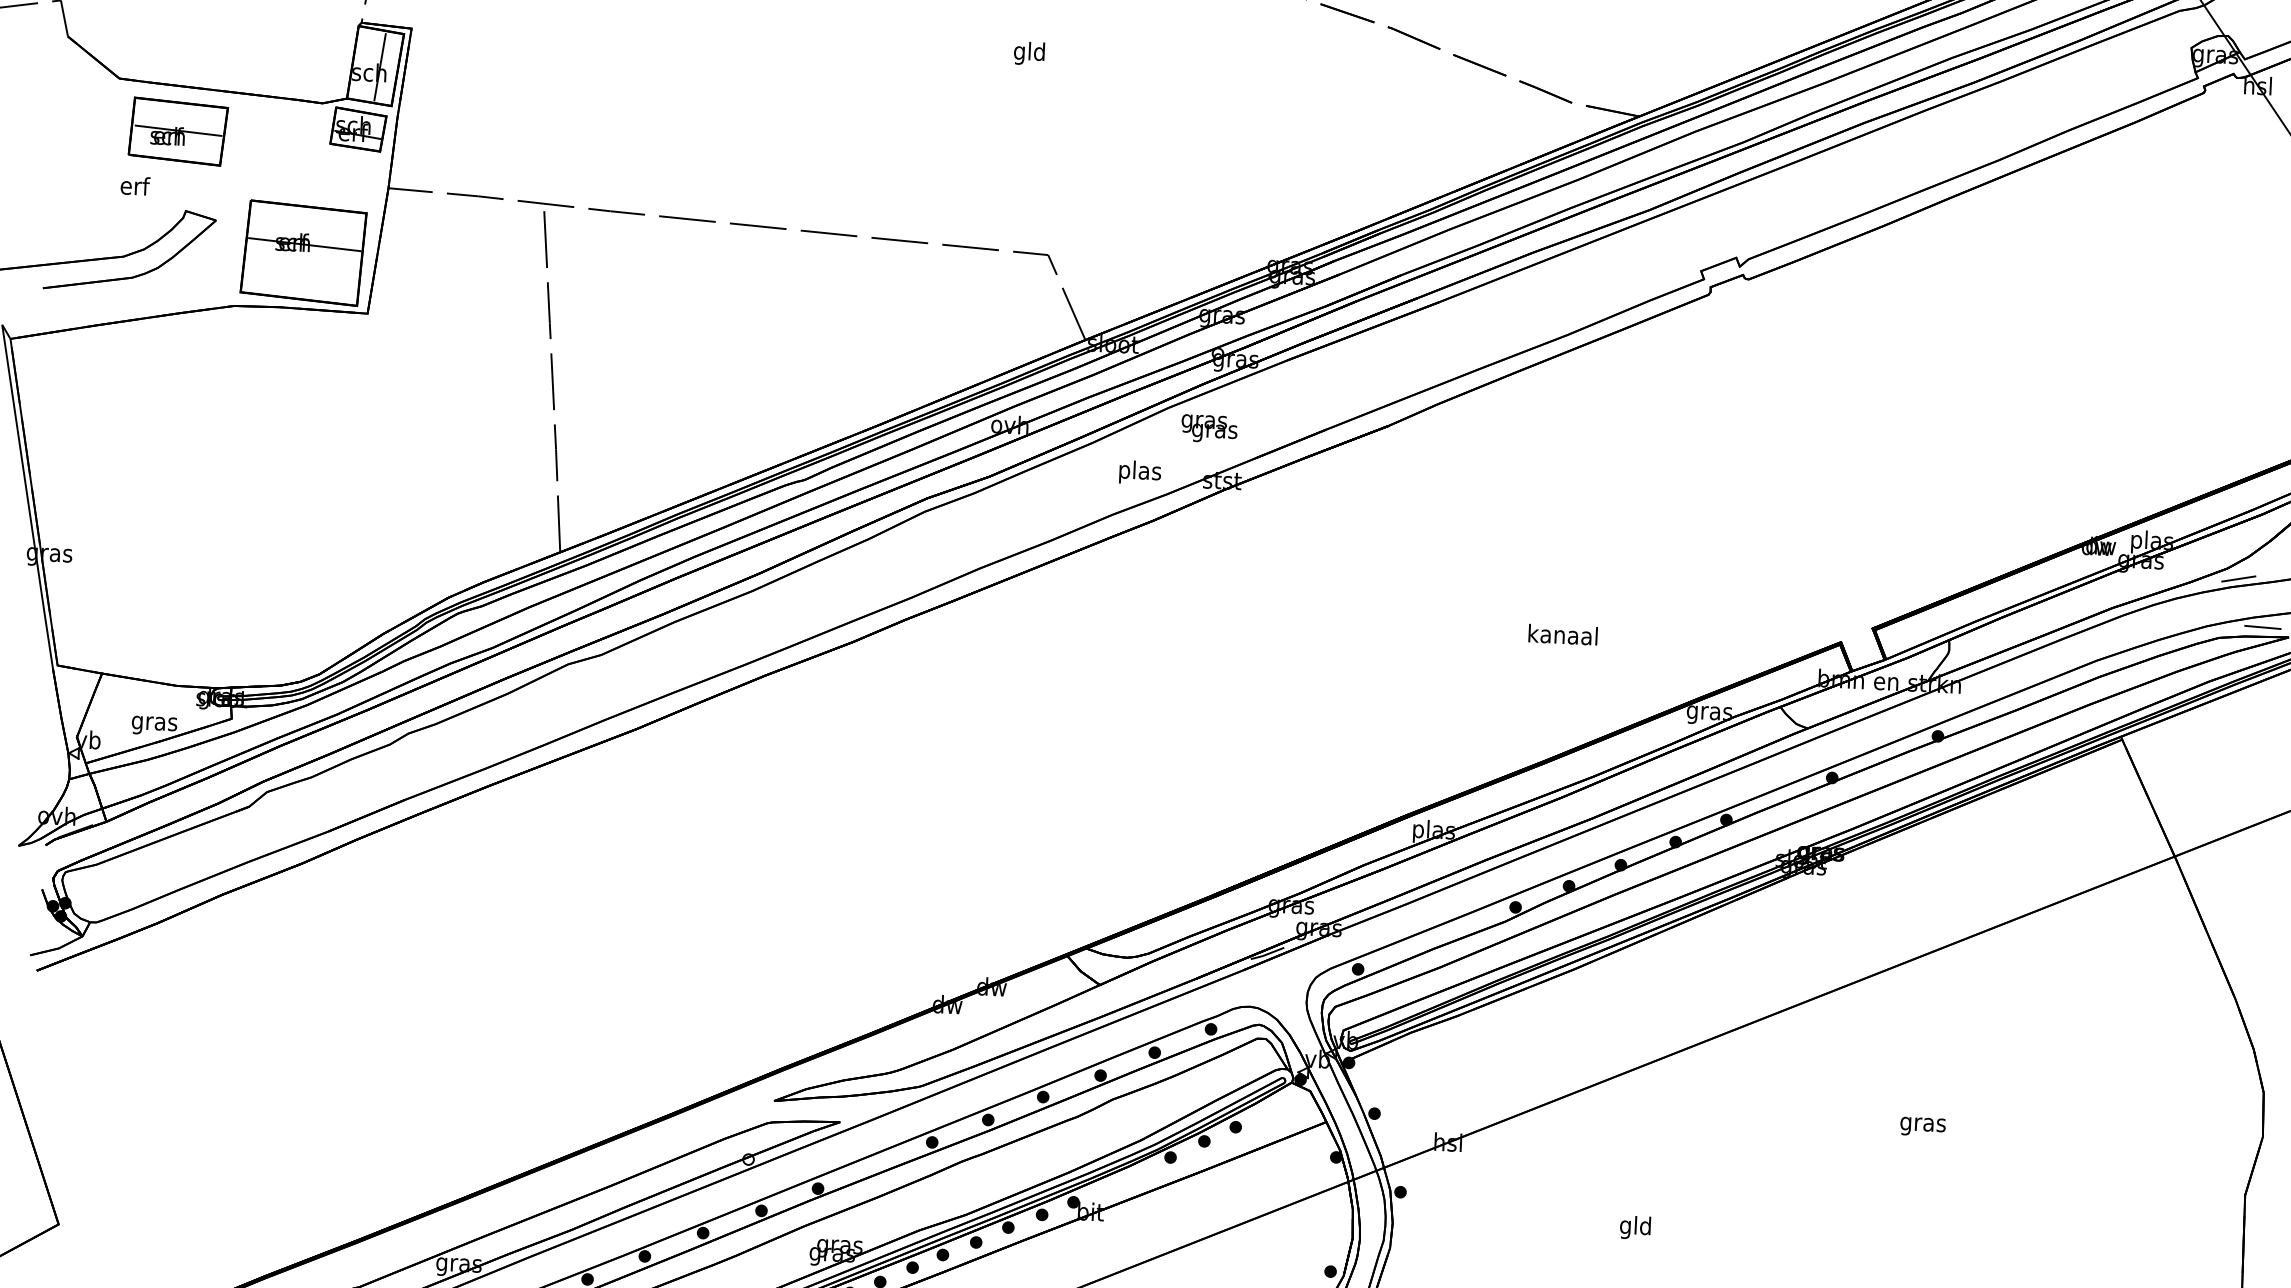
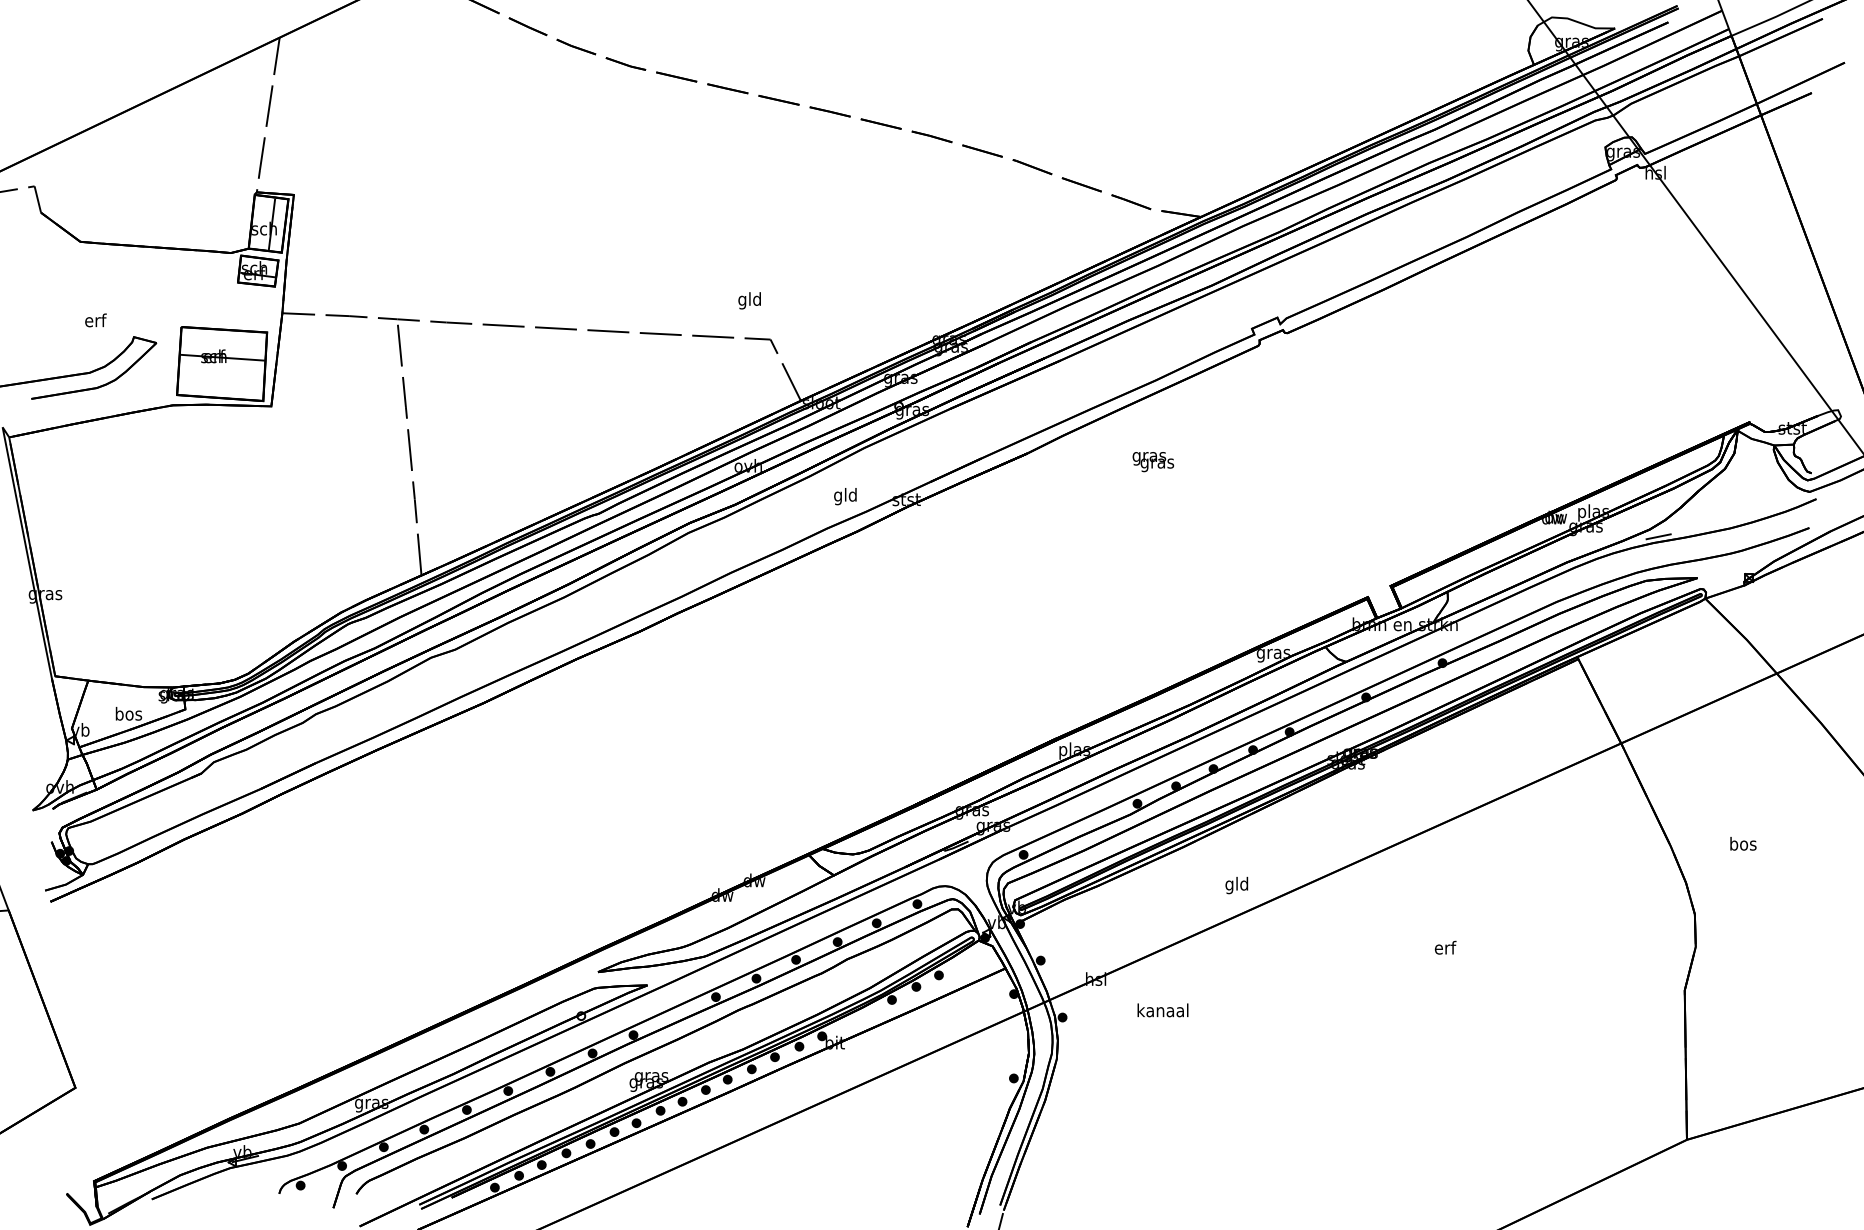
text: (1029, 53) -> (749, 300), moved
part: (178, 131) -> (125, 278), removed
text: (1209, 429) -> (1153, 462), moved
text: (1139, 472) -> (845, 496), plas -> gld
line: (2263, 627) -> (1678, 571), removed
text: (1562, 634) -> (1162, 1010), moved
text: (154, 723) -> (128, 715), gras -> bos
text: (1922, 1124) -> (1444, 949), gras -> erf
text: (1634, 1227) -> (1236, 885), moved

